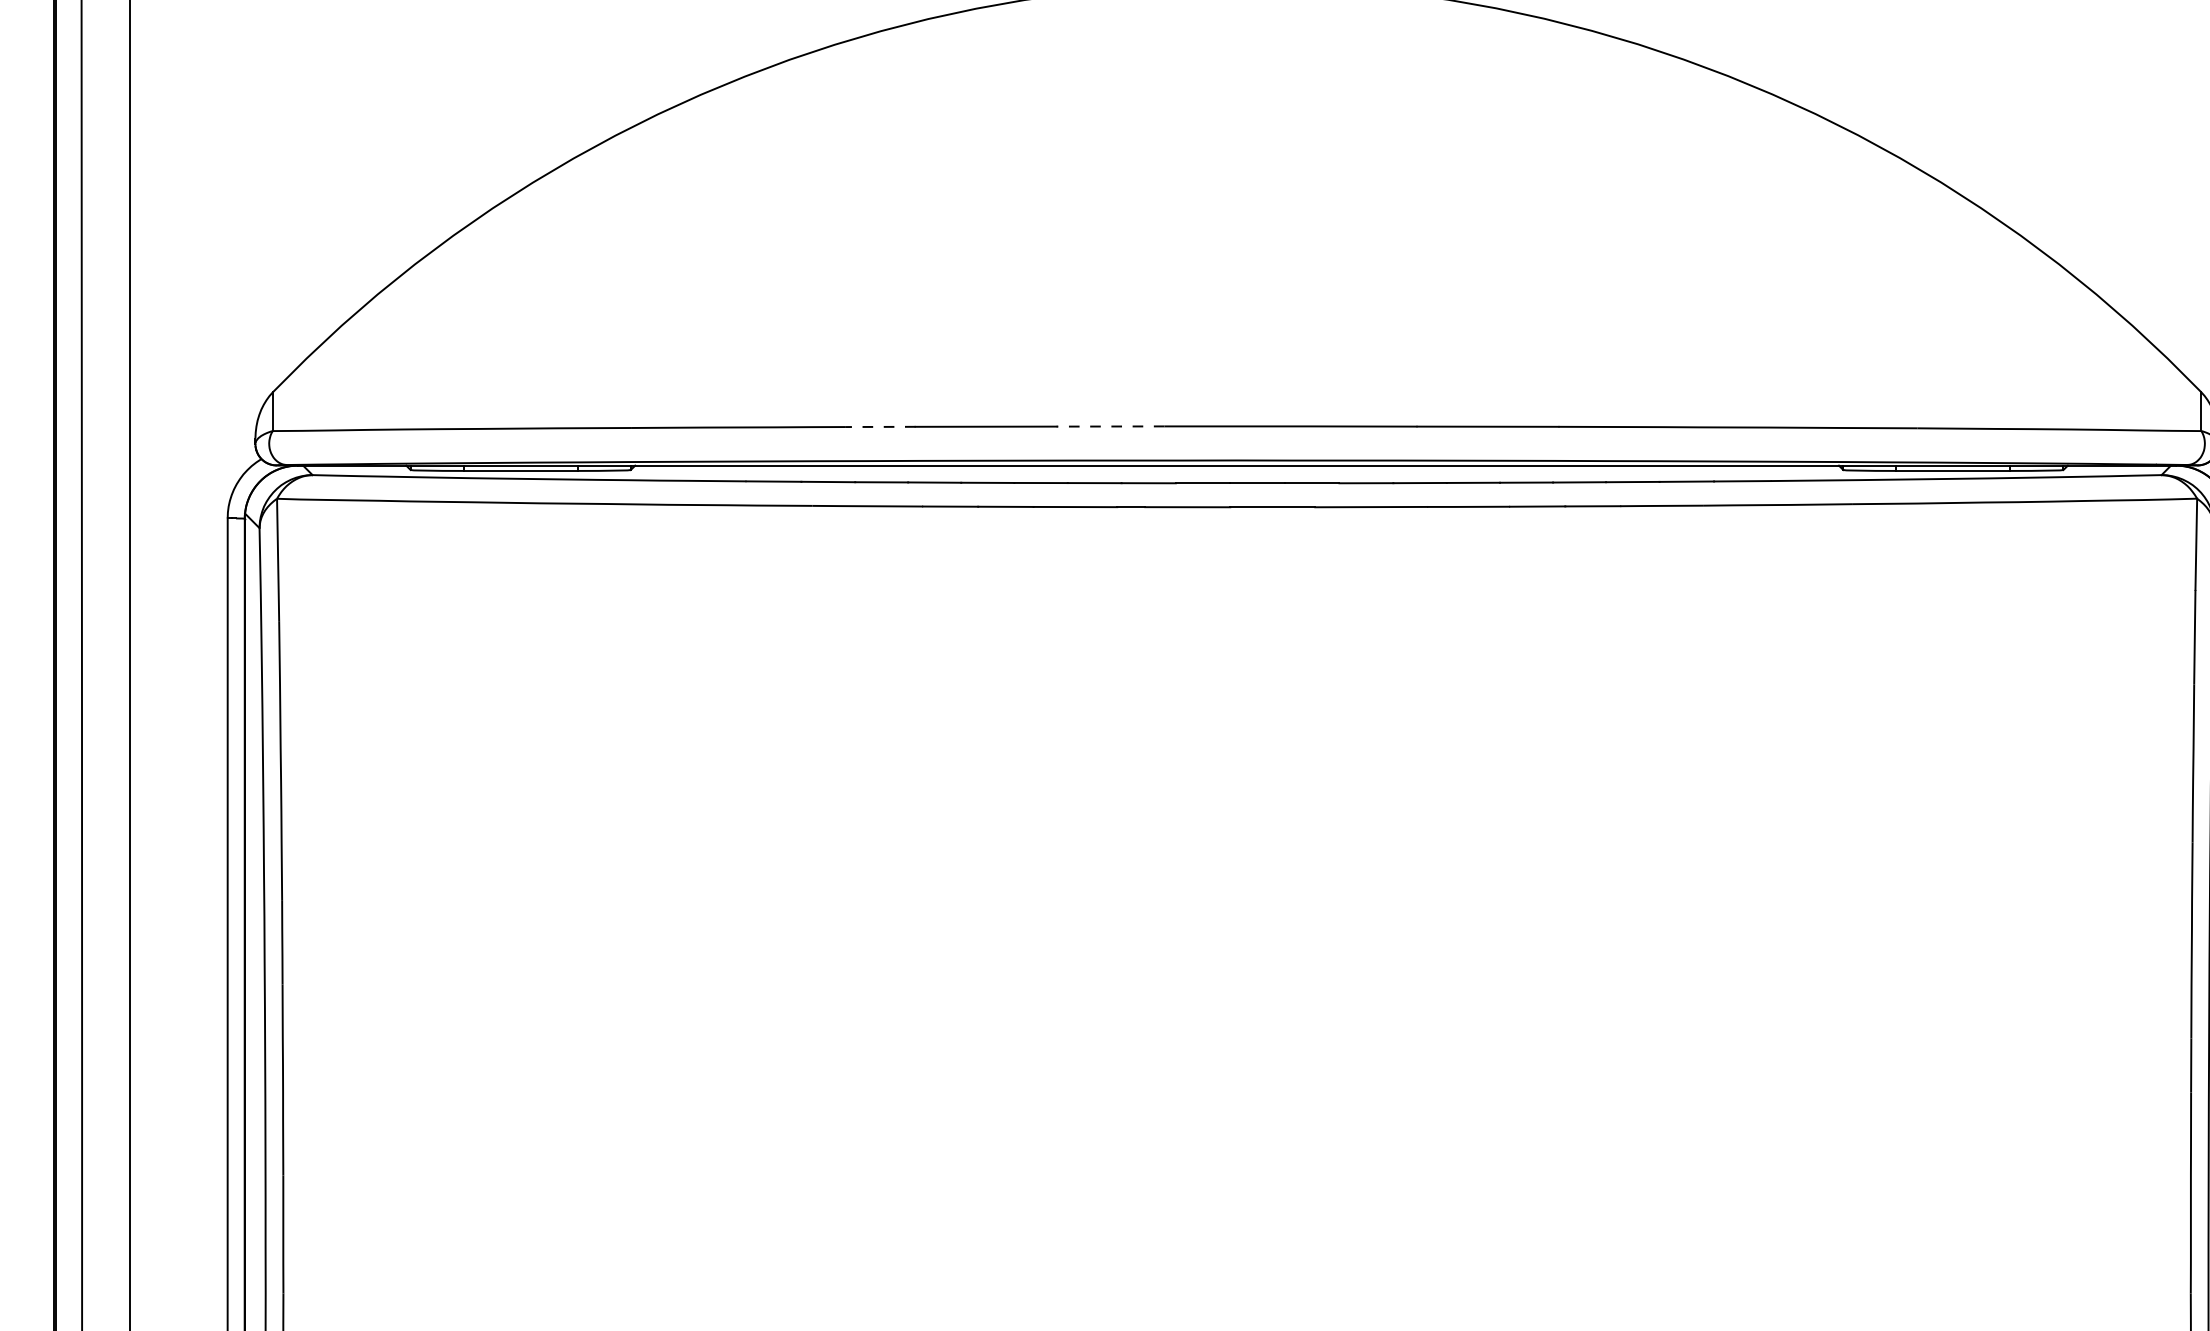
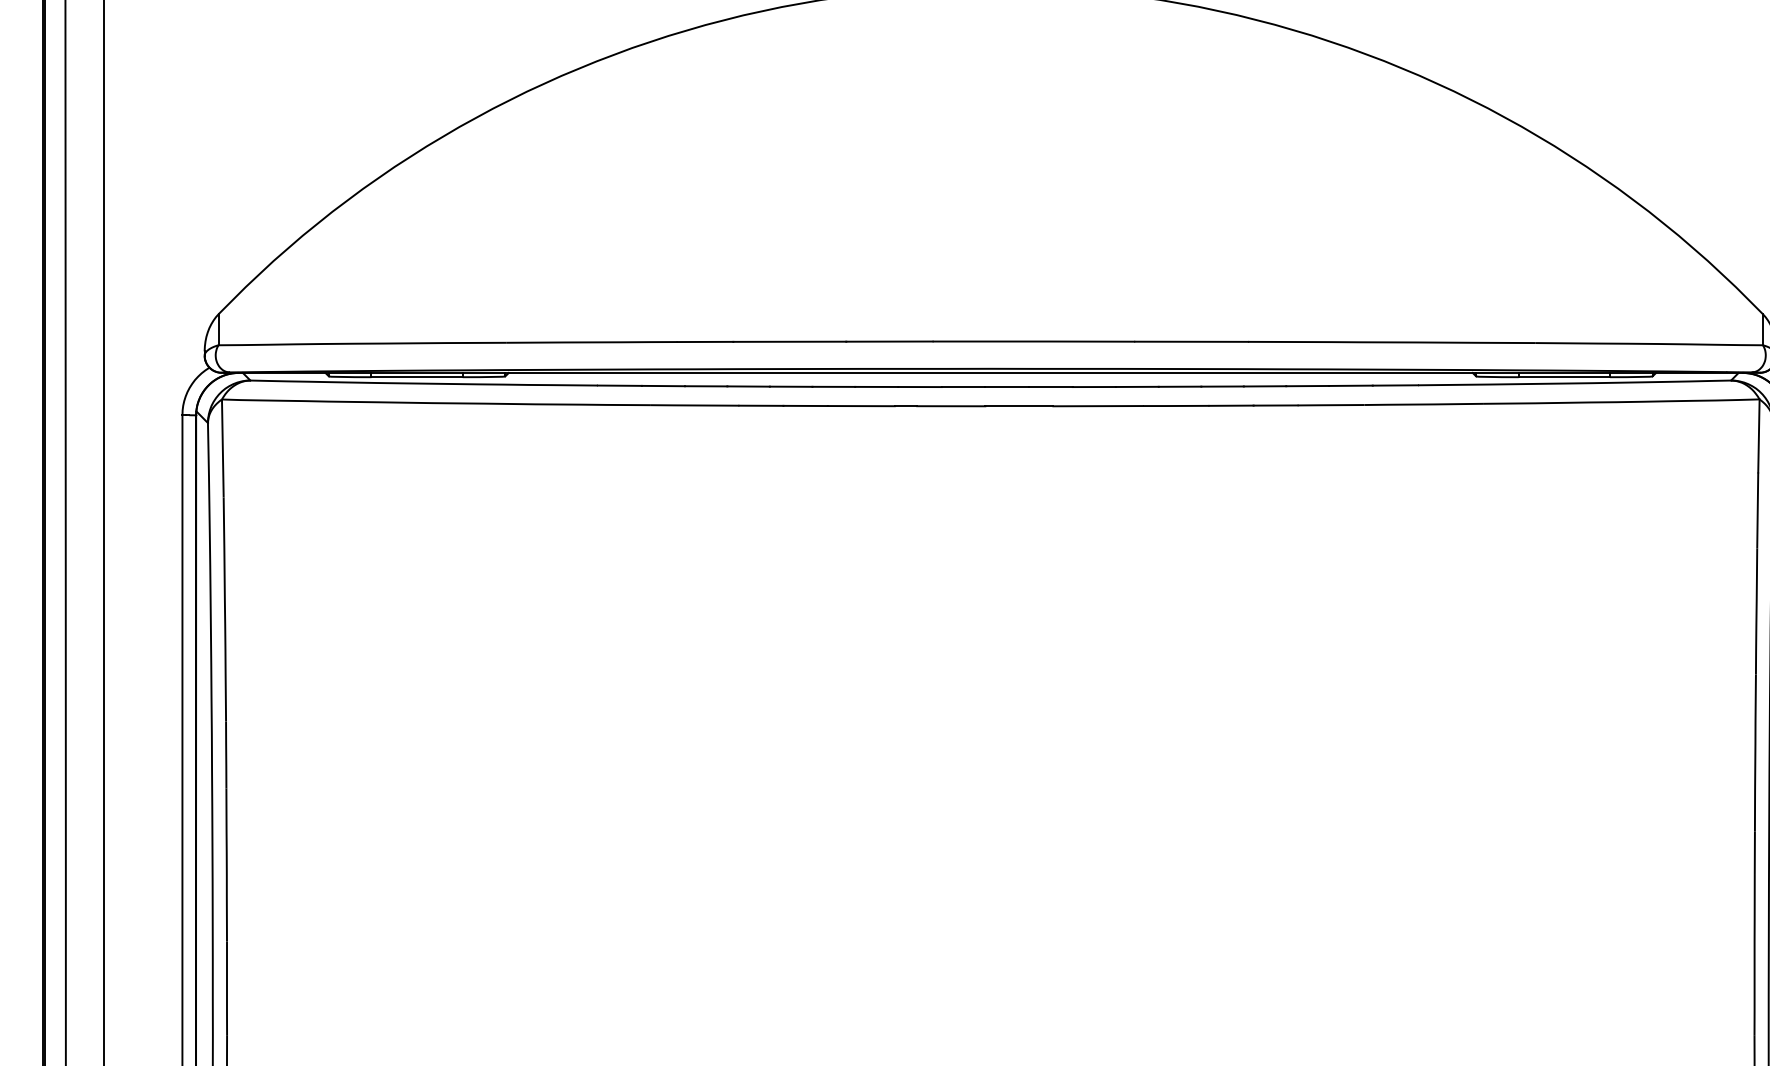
line: (880, 426) -> (705, 341), dashed -> solid
line: (1110, 426) -> (889, 341), dashed -> solid

